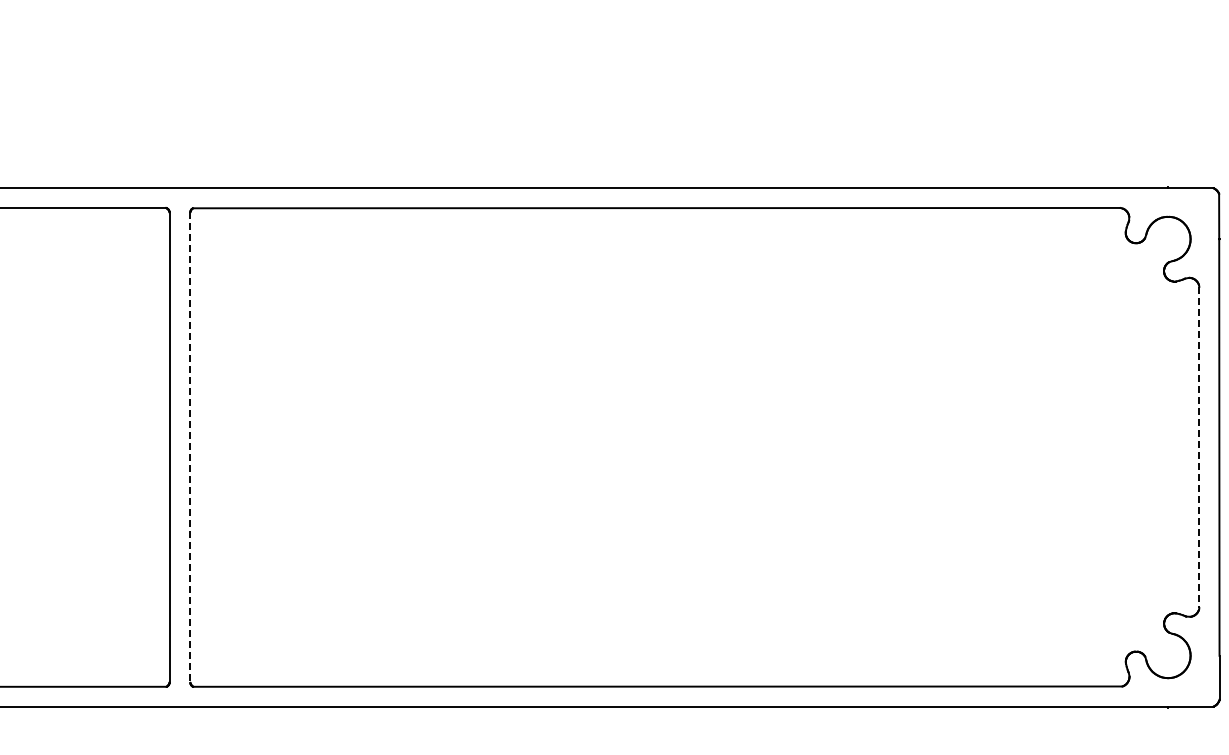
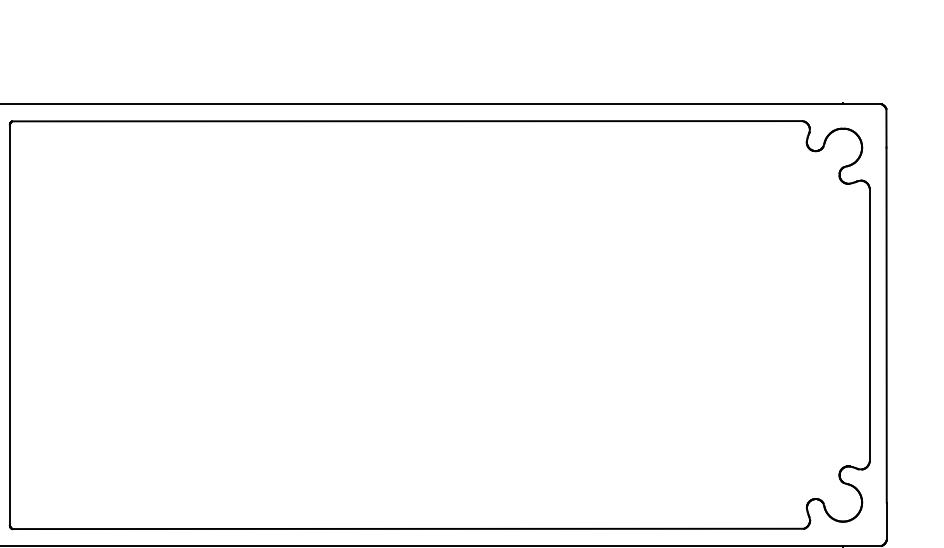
line: (190, 447) -> (10, 325), dashed -> solid
line: (1199, 447) -> (869, 325), dashed -> solid

